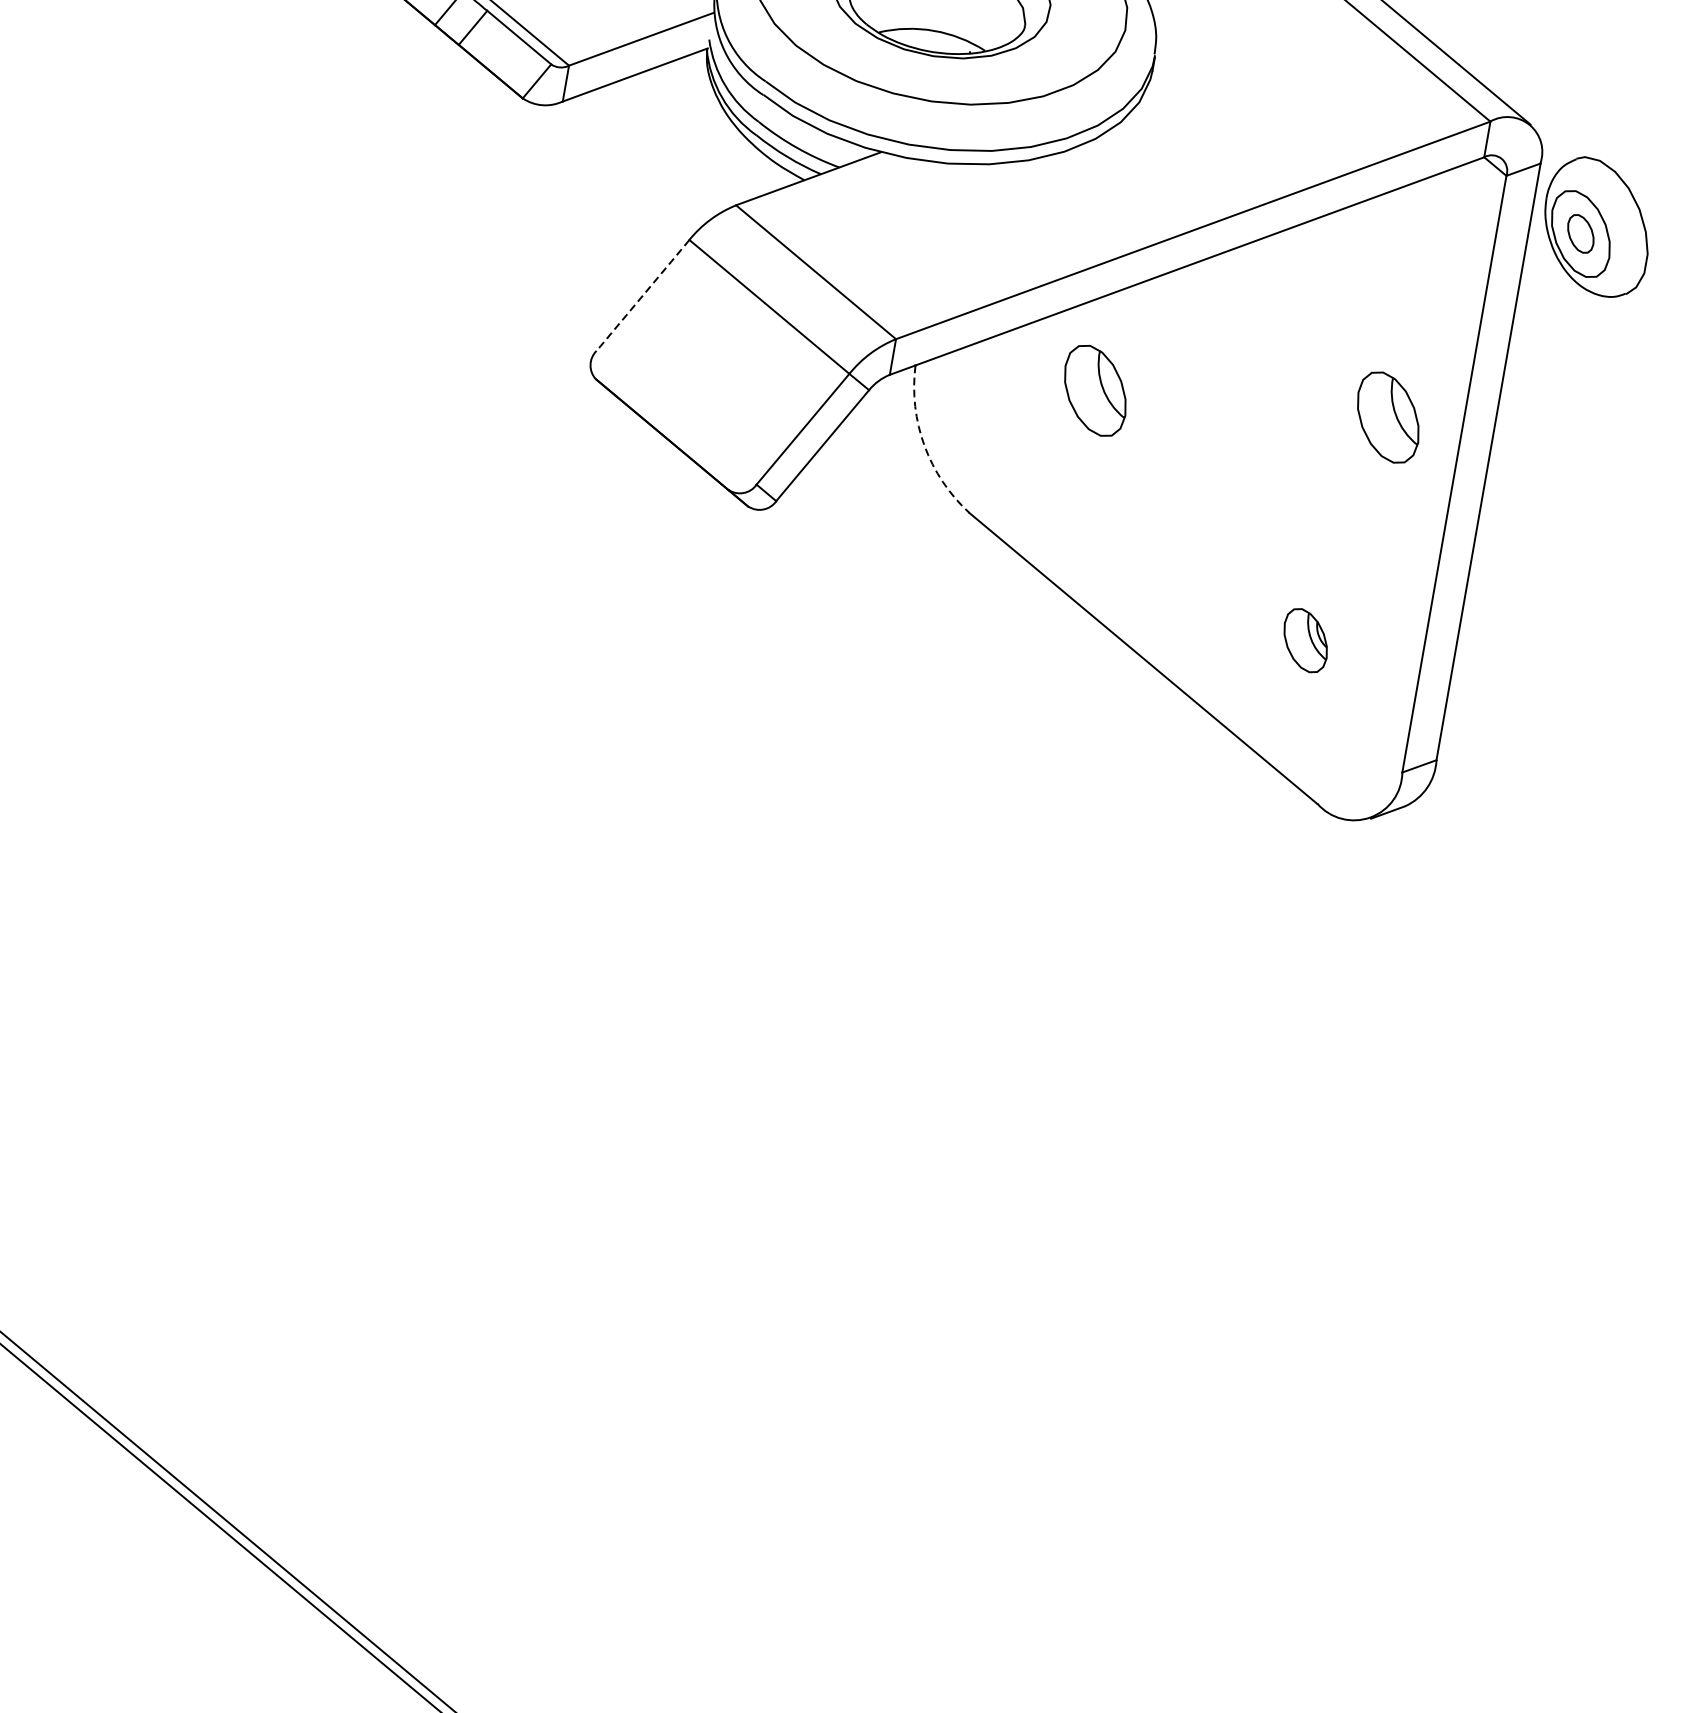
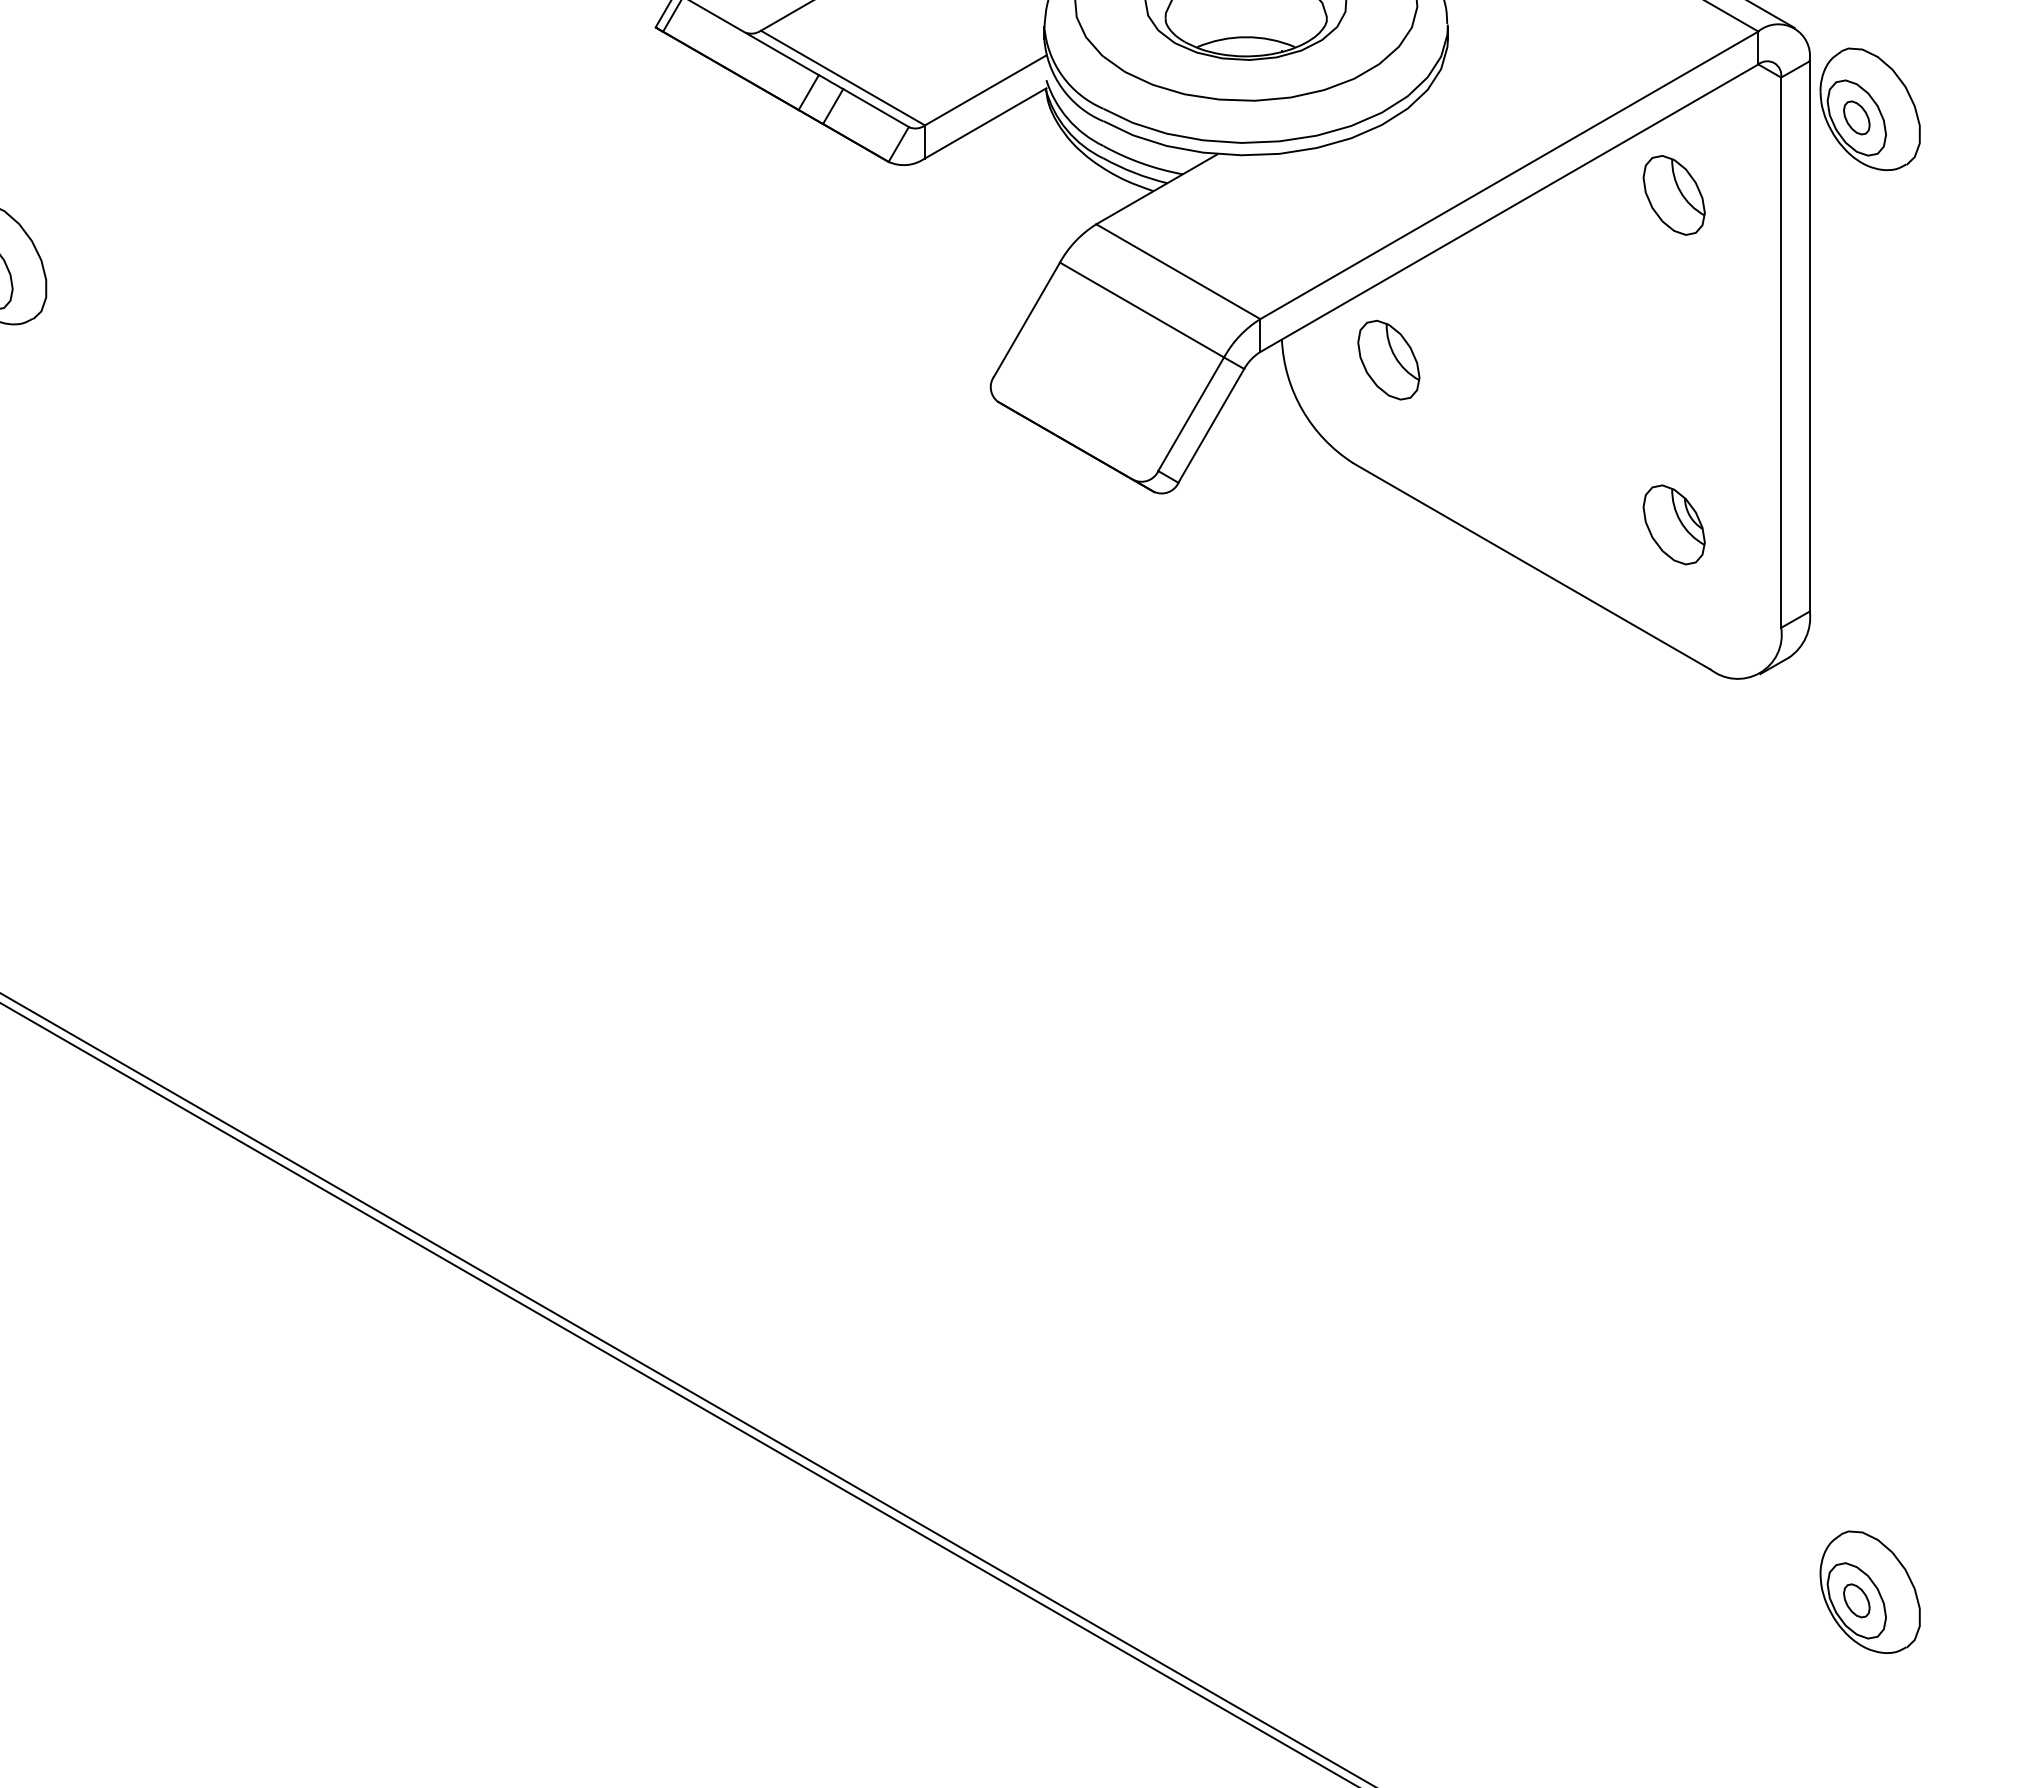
line: (643, 295) -> (1027, 319), dashed -> solid
part: (1095, 390) -> (1388, 359), moved
part: (1387, 417) -> (1673, 195), moved
arc: (924, 446) -> (1302, 410), dashed -> solid
part: (1305, 640) -> (1673, 524), size x1.43

